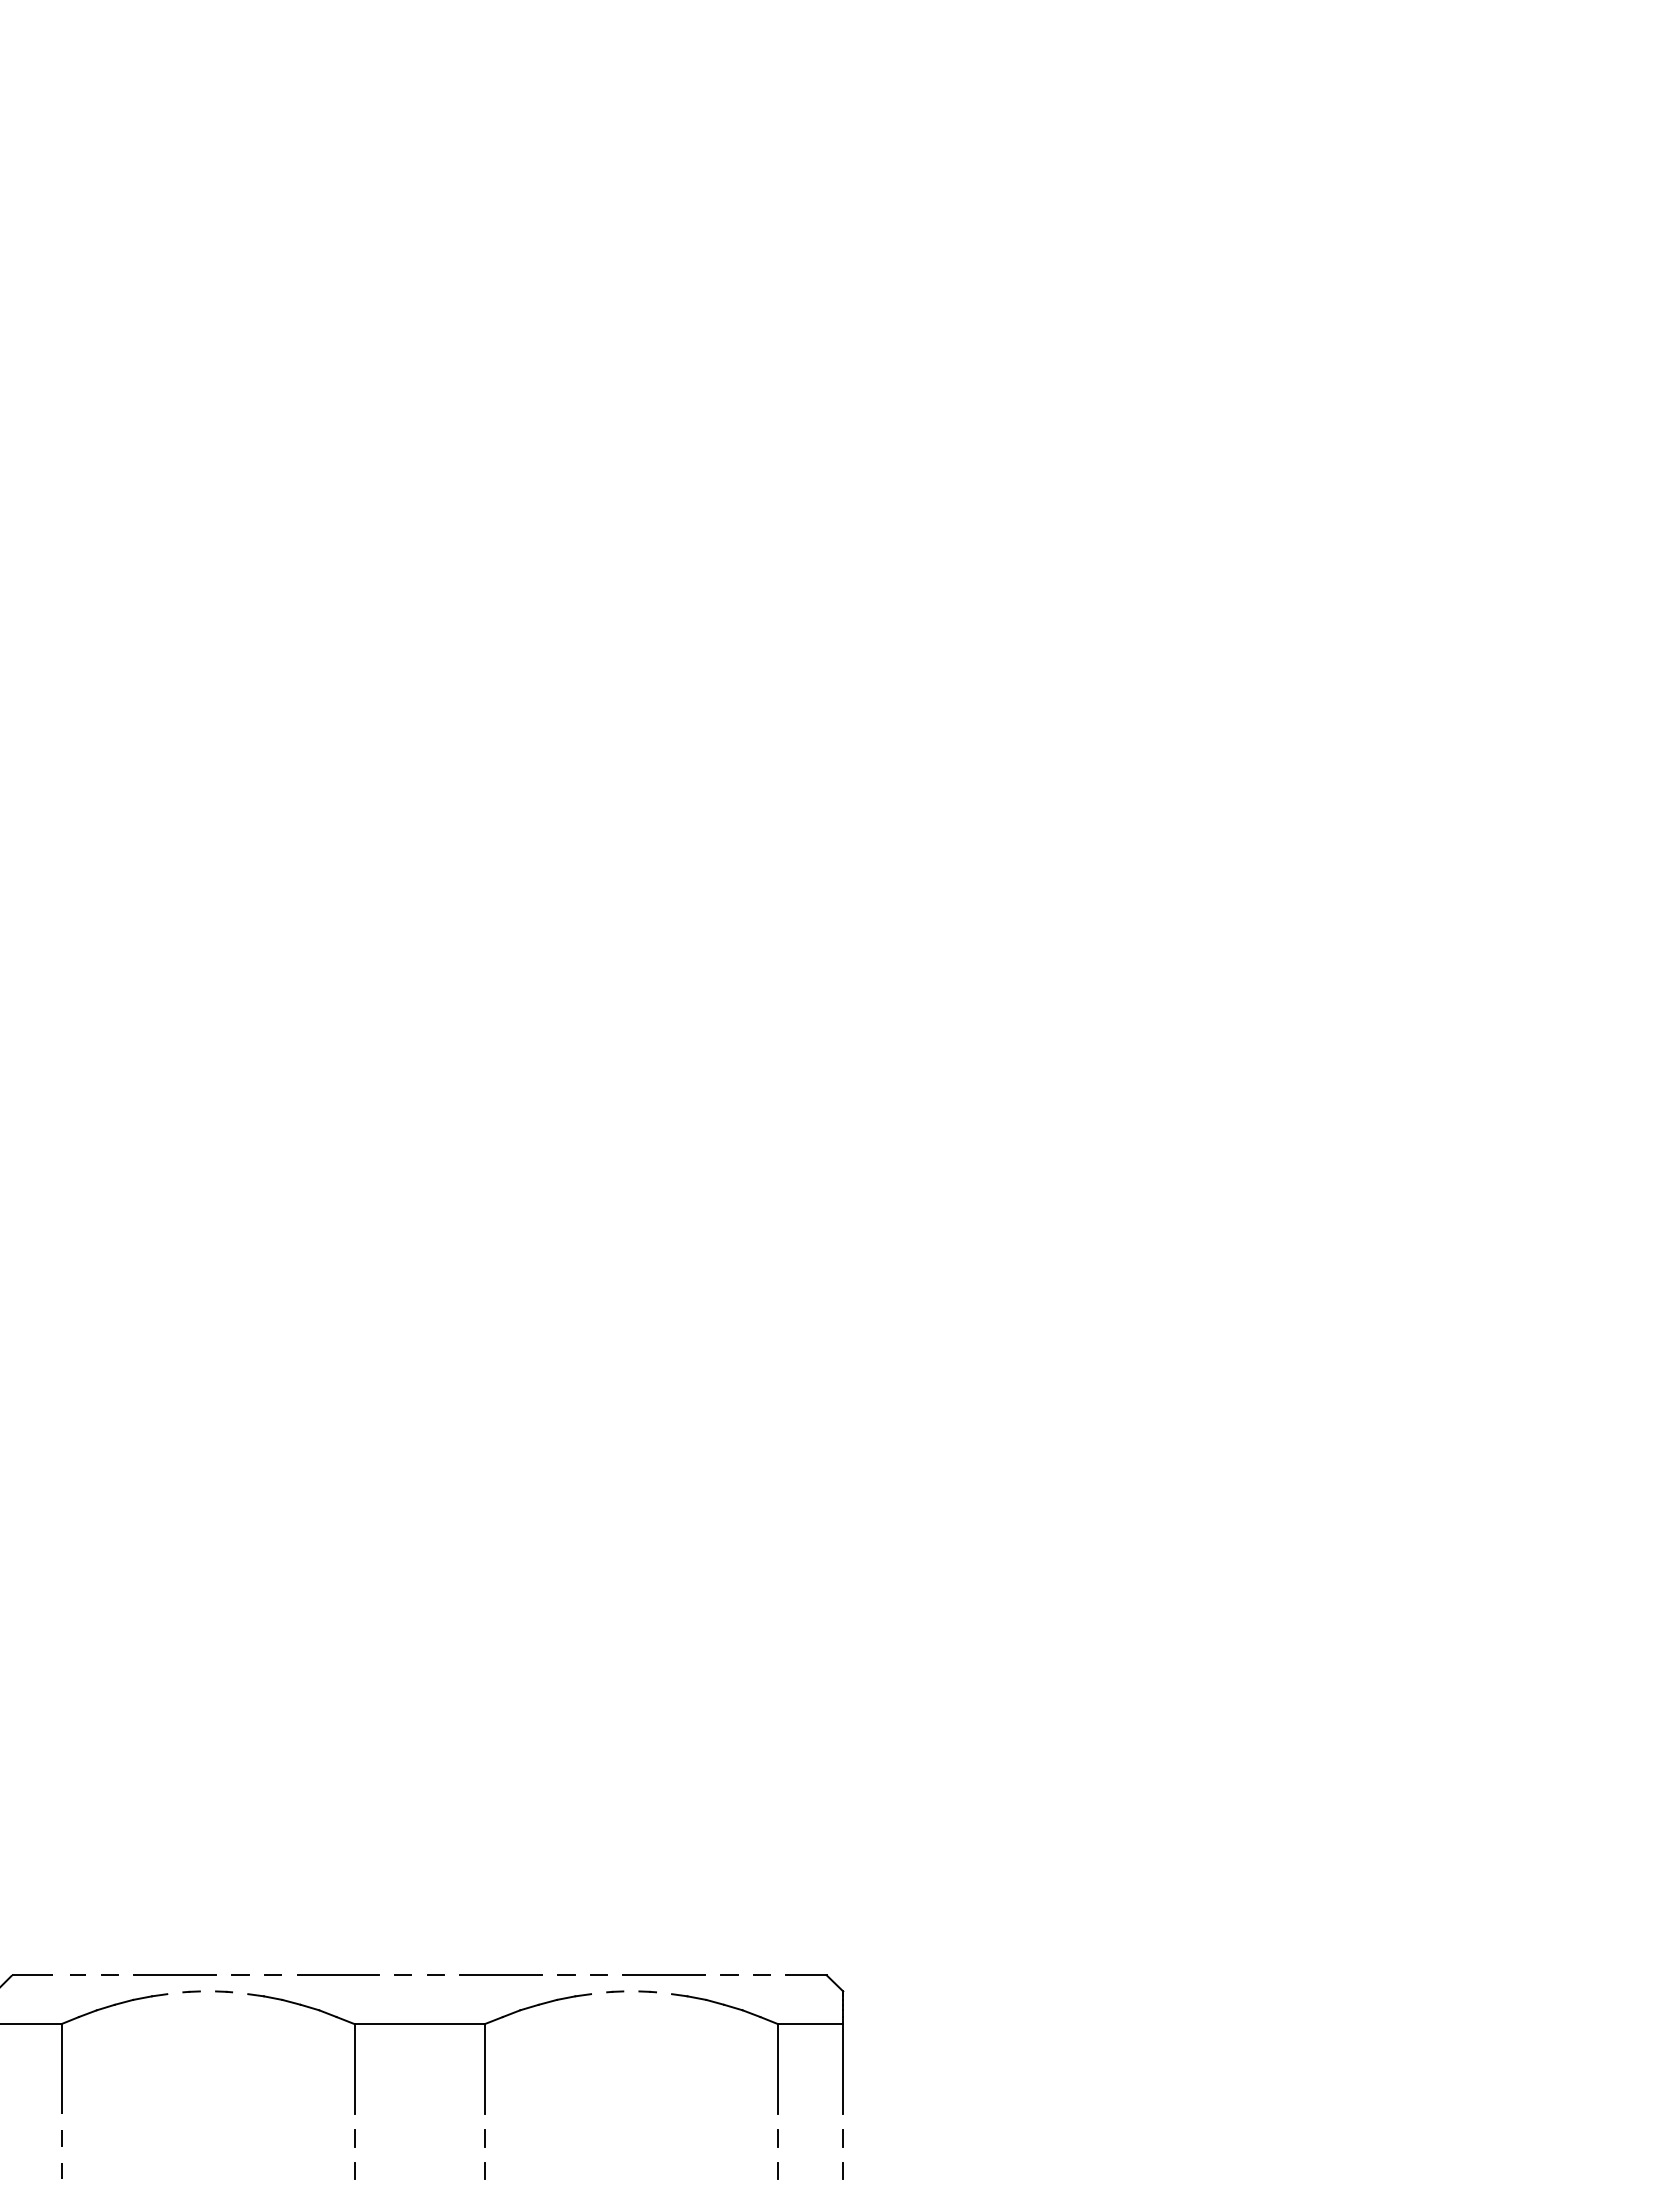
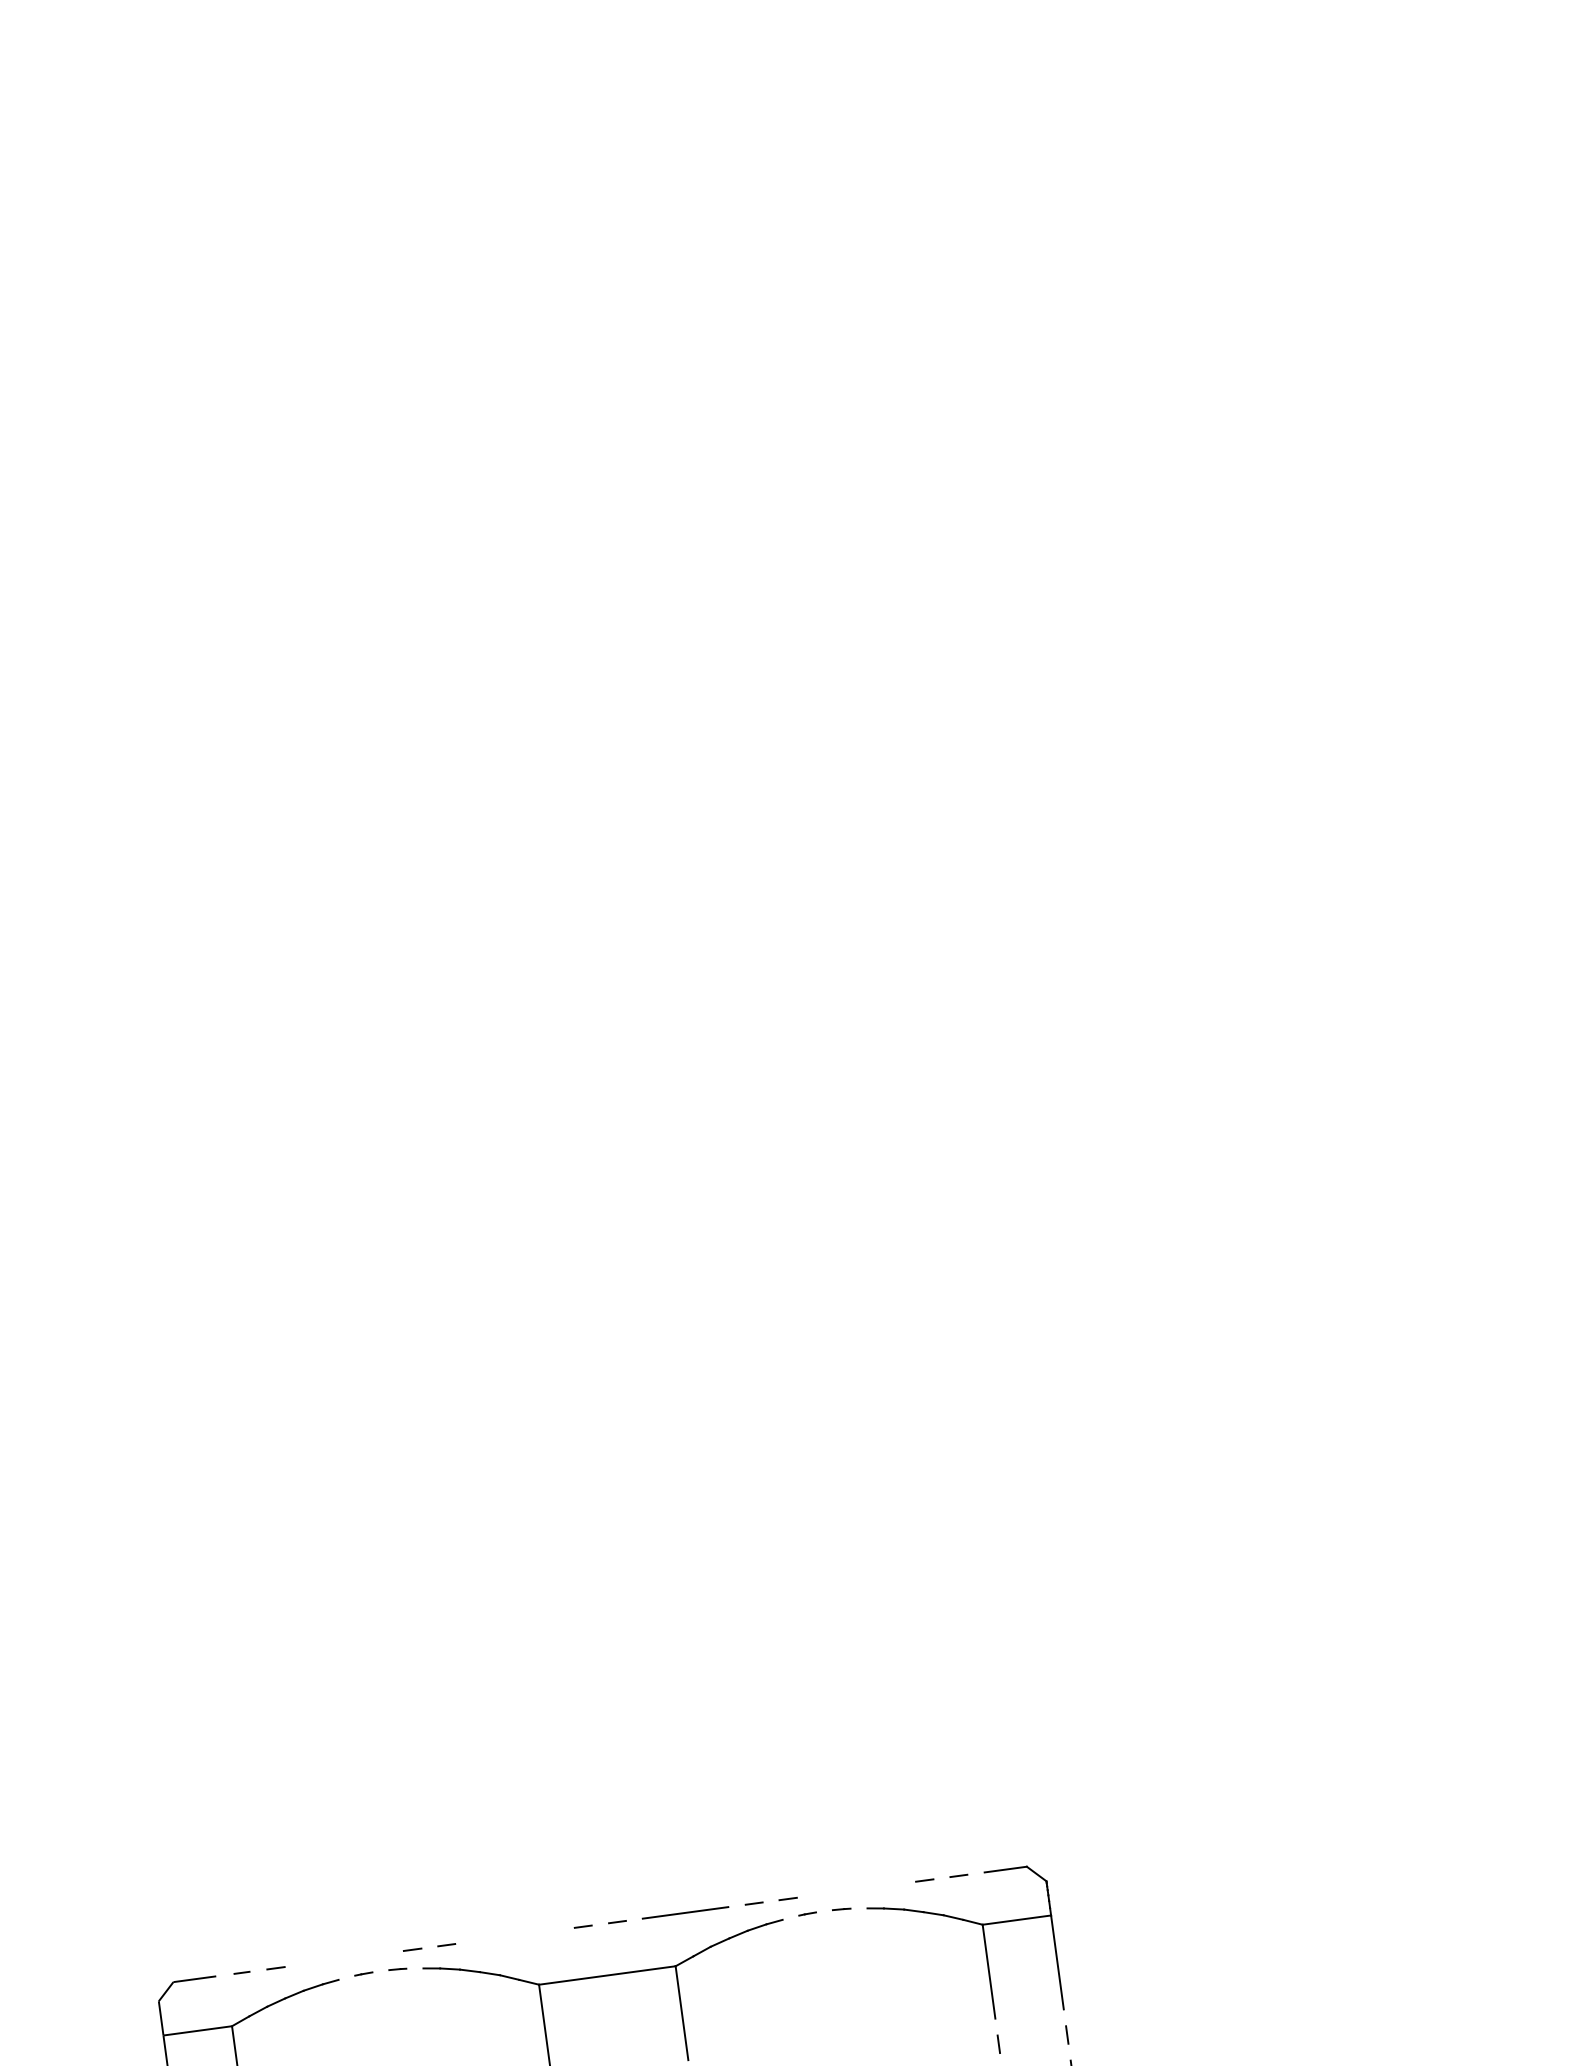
line: (175, 1975) -> (344, 1959), removed
line: (338, 1975) -> (515, 1936), removed
line: (663, 1975) -> (855, 1890), removed

